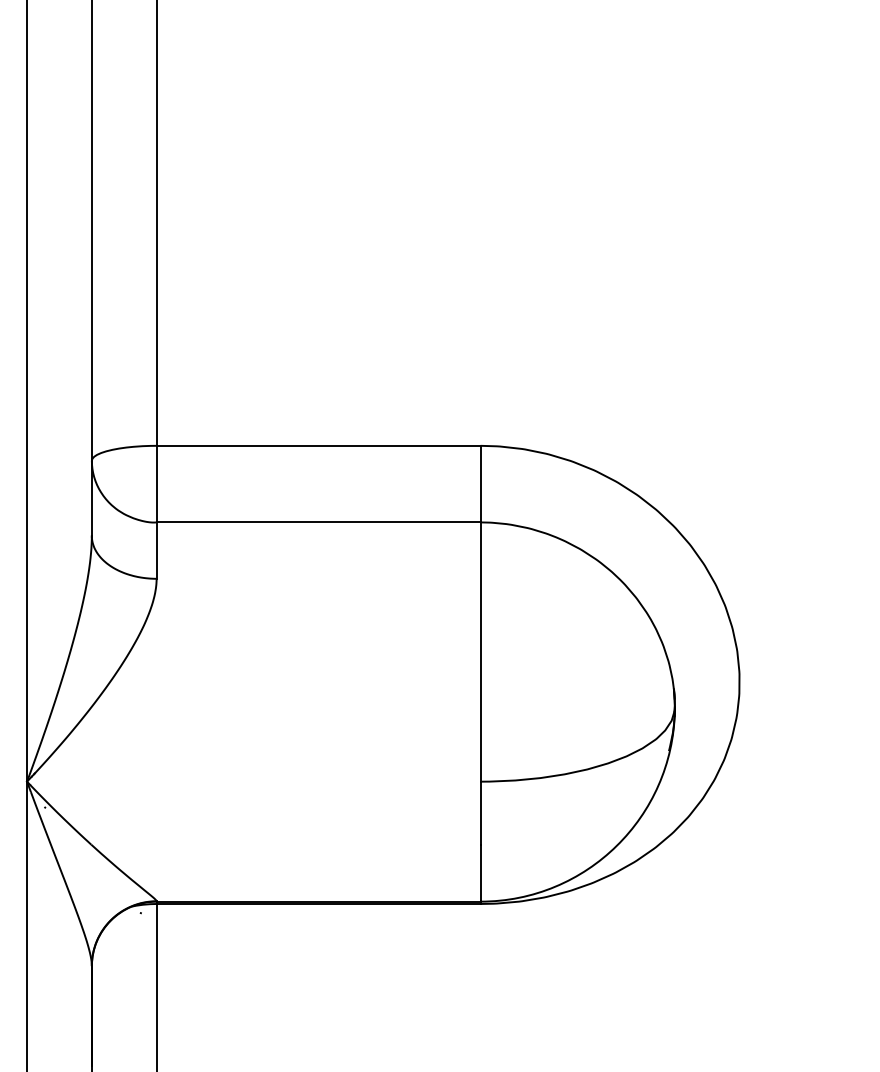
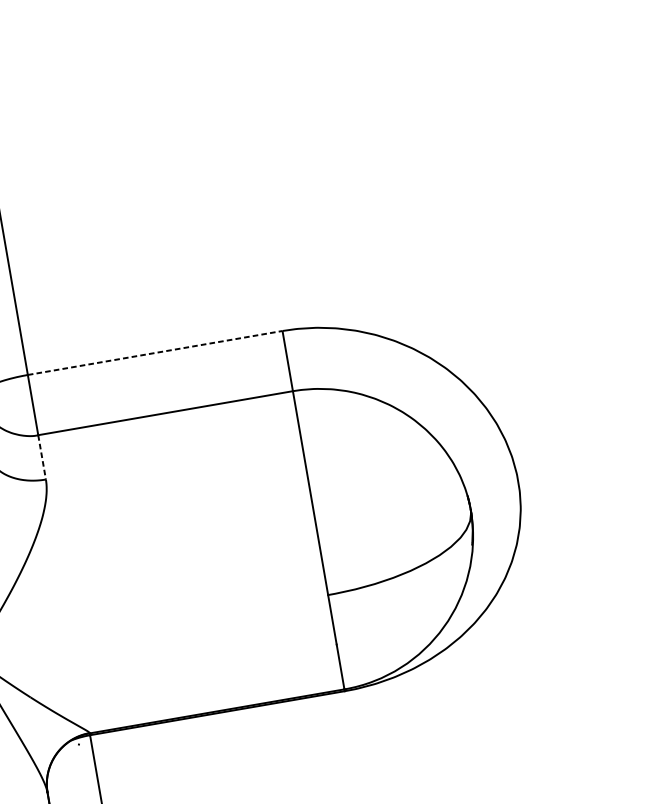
line: (318, 445) -> (155, 352), solid -> dashed
line: (156, 551) -> (42, 458), solid -> dashed

